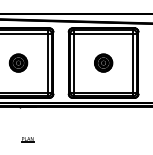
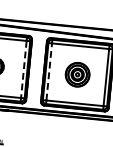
line: (74, 62) -> (49, 71), solid -> dashed
part: (103, 62) -> (77, 74), size x1.4
line: (47, 63) -> (23, 69), solid -> dashed

